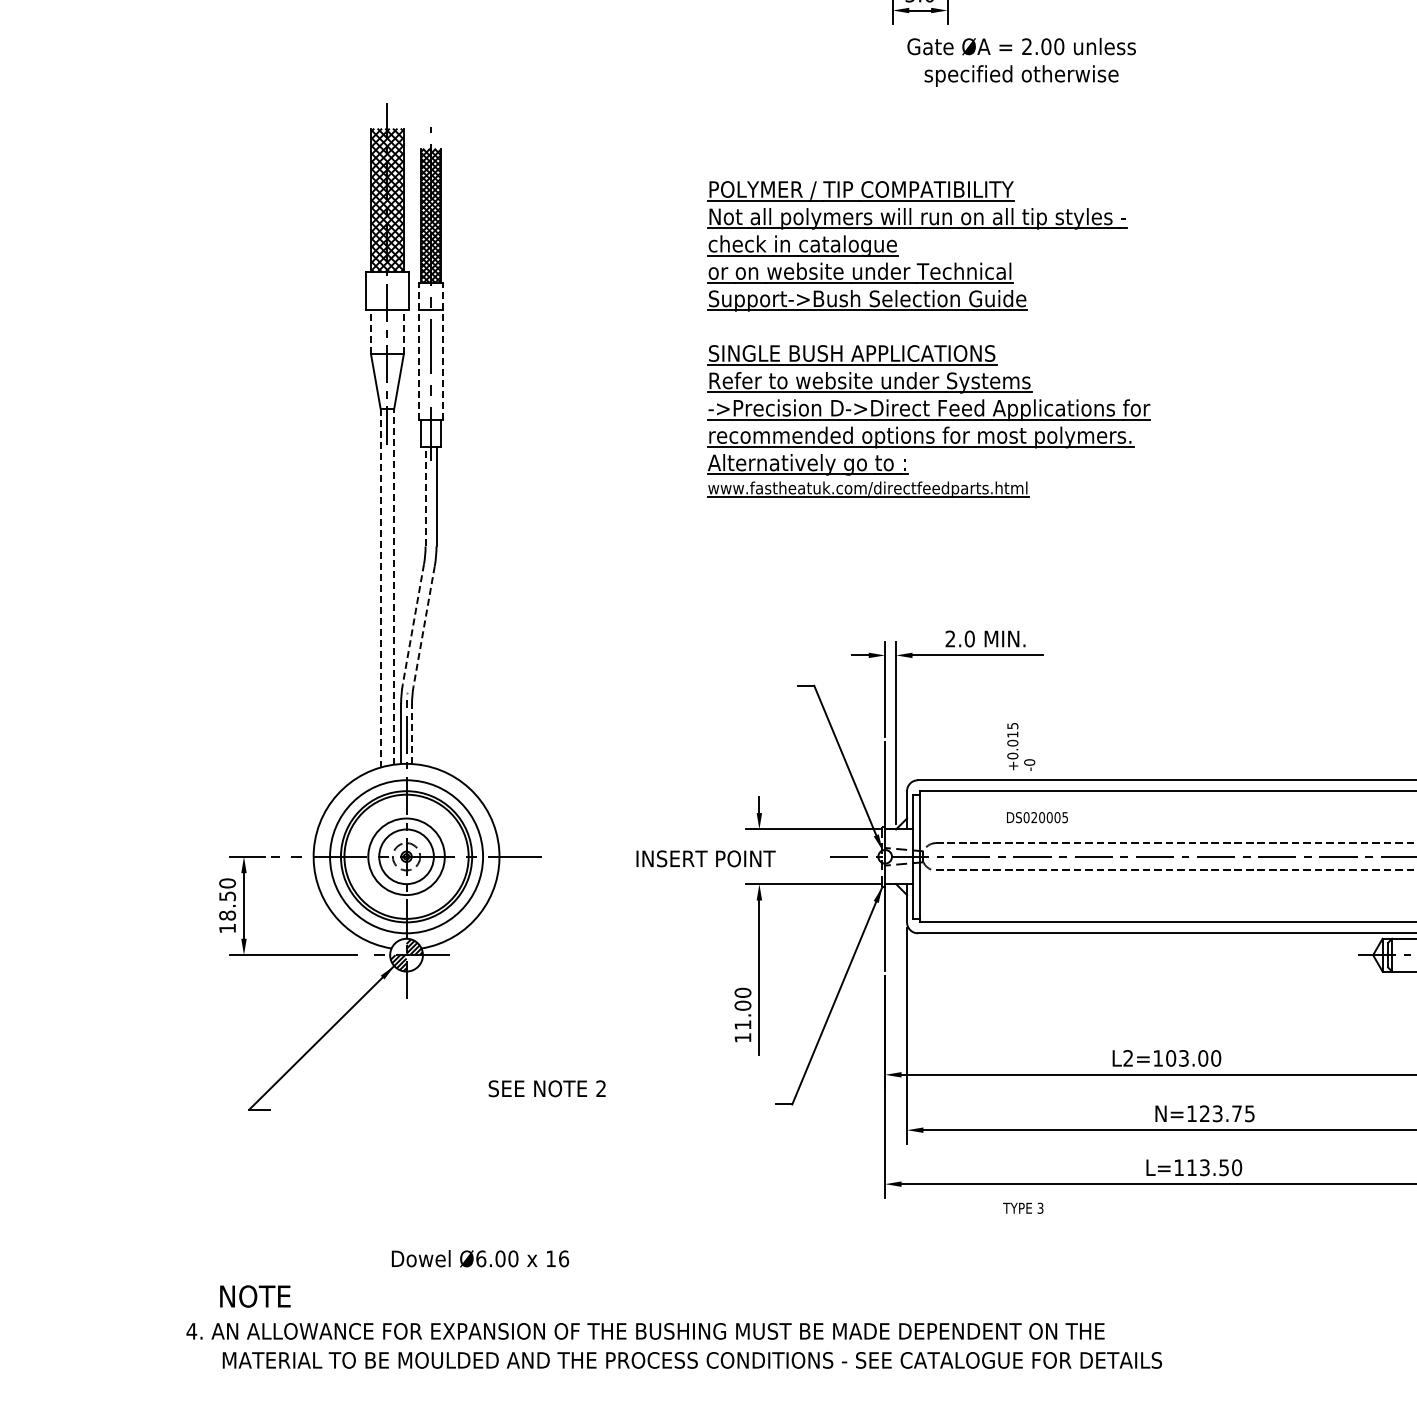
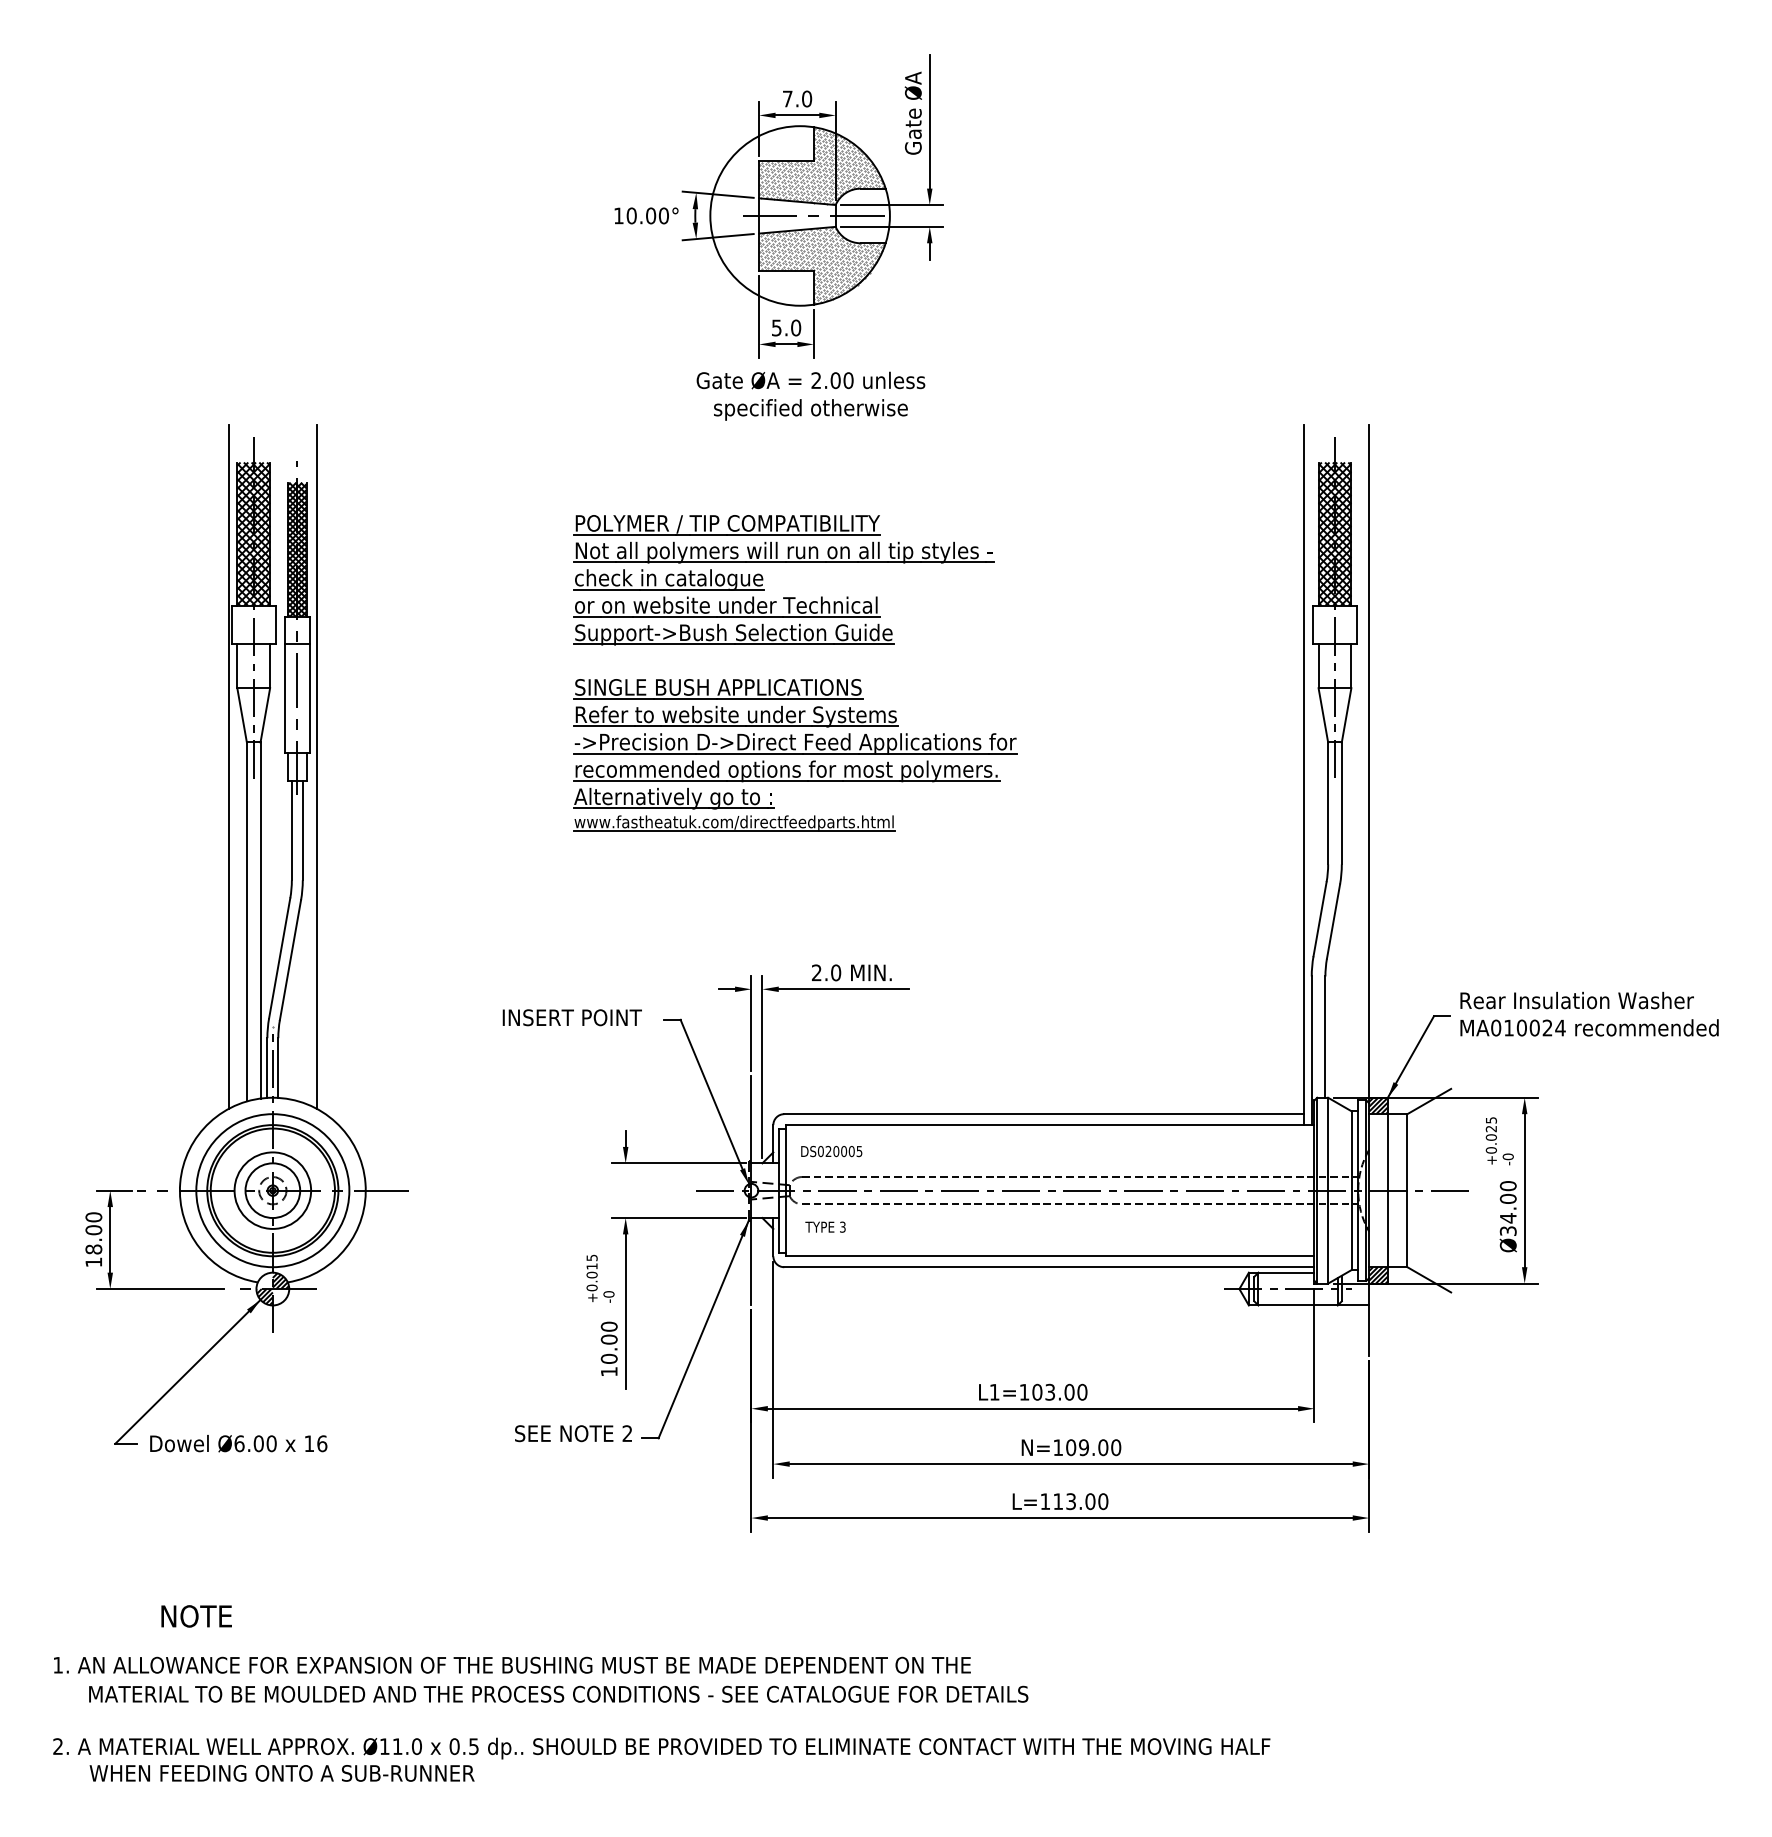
text: (1021, 61) -> (810, 395), moved
line: (371, 331) -> (237, 665), dashed -> solid
line: (404, 331) -> (270, 665), dashed -> solid
line: (419, 350) -> (285, 684), dashed -> solid
line: (443, 350) -> (309, 684), dashed -> solid
line: (363, 432) -> (229, 766), added
line: (450, 432) -> (316, 766), added
line: (425, 496) -> (291, 830), dashed -> solid
line: (394, 586) -> (260, 920), dashed -> solid
line: (380, 587) -> (246, 921), dashed -> solid
line: (413, 624) -> (279, 958), dashed -> solid
line: (424, 626) -> (290, 960), dashed -> solid
line: (412, 734) -> (278, 1068), dashed -> solid
text: (1021, 746) -> (600, 1278), moved
text: (1037, 817) -> (831, 1151), moved
text: (705, 858) -> (571, 1017), moved
text: (227, 896) -> (93, 1230), 18.50 -> 18.00
text: (742, 1024) -> (608, 1358), 11.00 -> 10.00
text: (1128, 1057) -> (994, 1391), L2=103.00 -> L1=103.00
text: (547, 1088) -> (573, 1433), moved
text: (1227, 1113) -> (1093, 1447), N=123.75 -> N=109.00
text: (1224, 1167) -> (1090, 1501), L=113.50 -> L=113.00
text: (1023, 1207) -> (825, 1226), moved
text: (480, 1258) -> (238, 1443), moved
text: (255, 1296) -> (196, 1616), moved
text: (191, 1331) -> (57, 1665), 4. -> 1.

